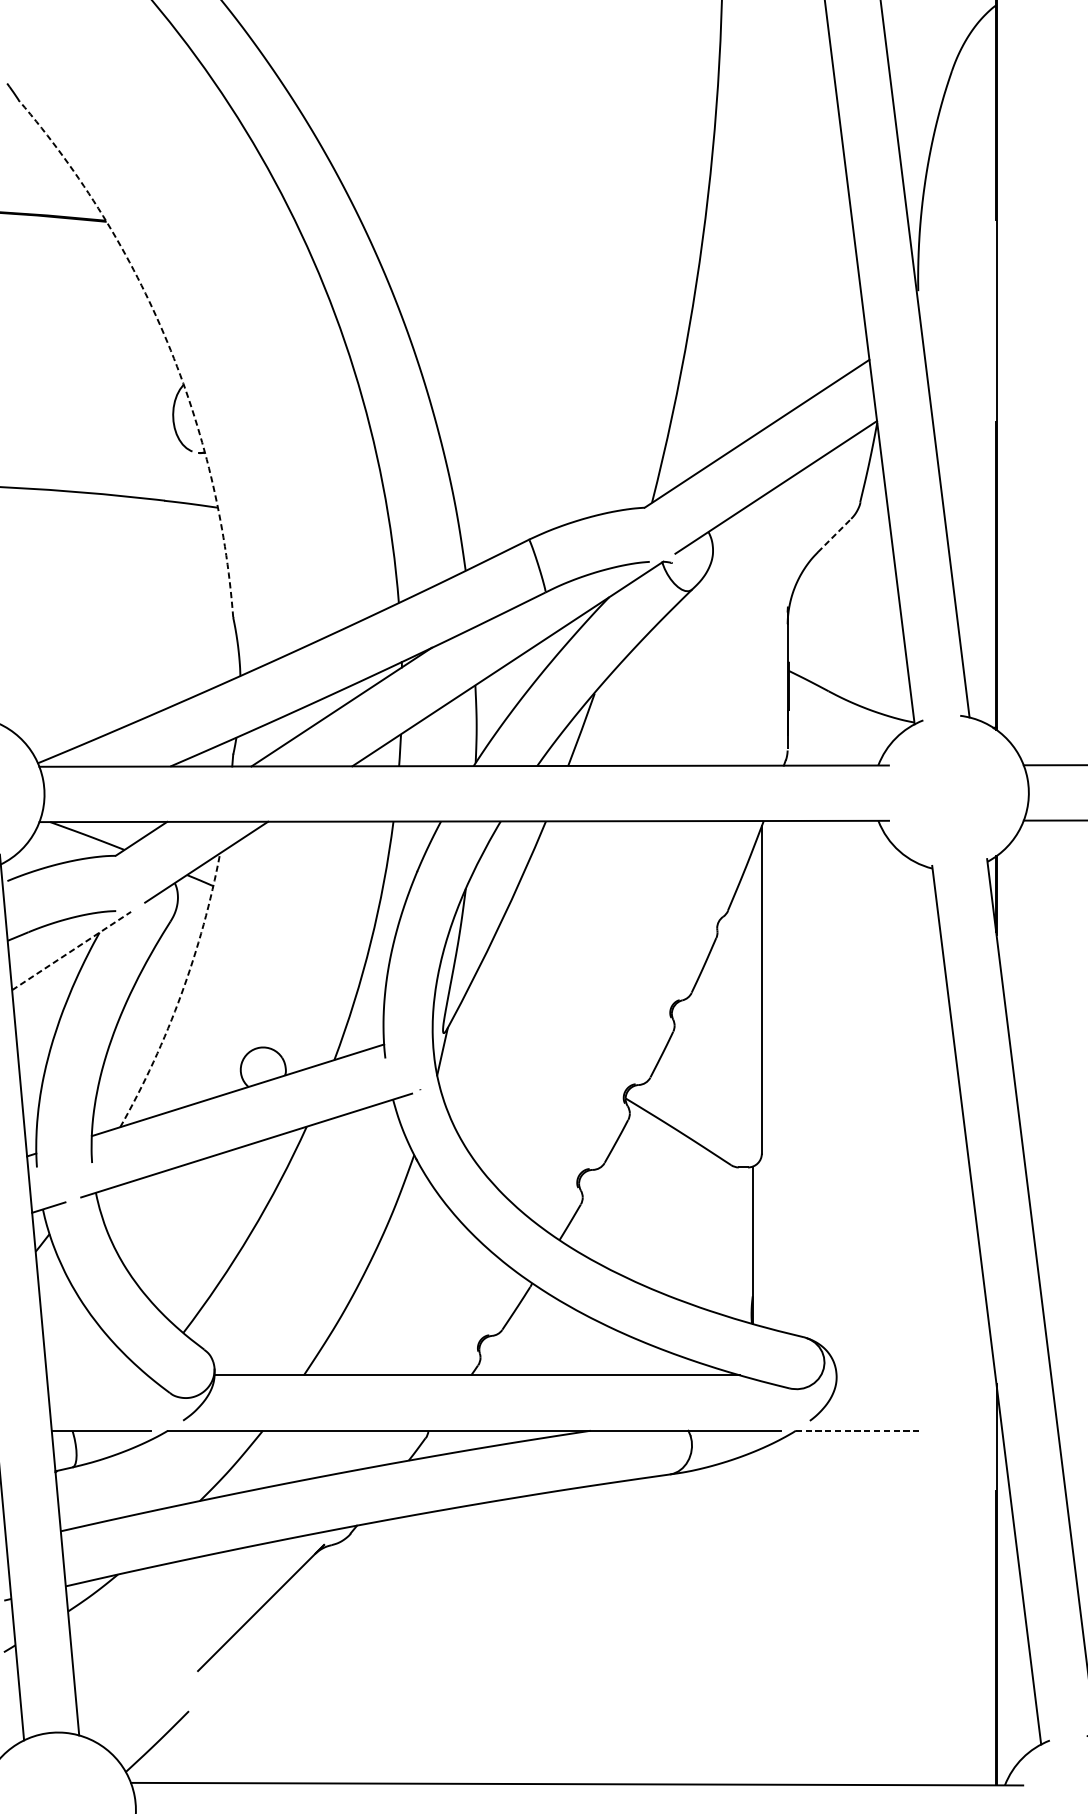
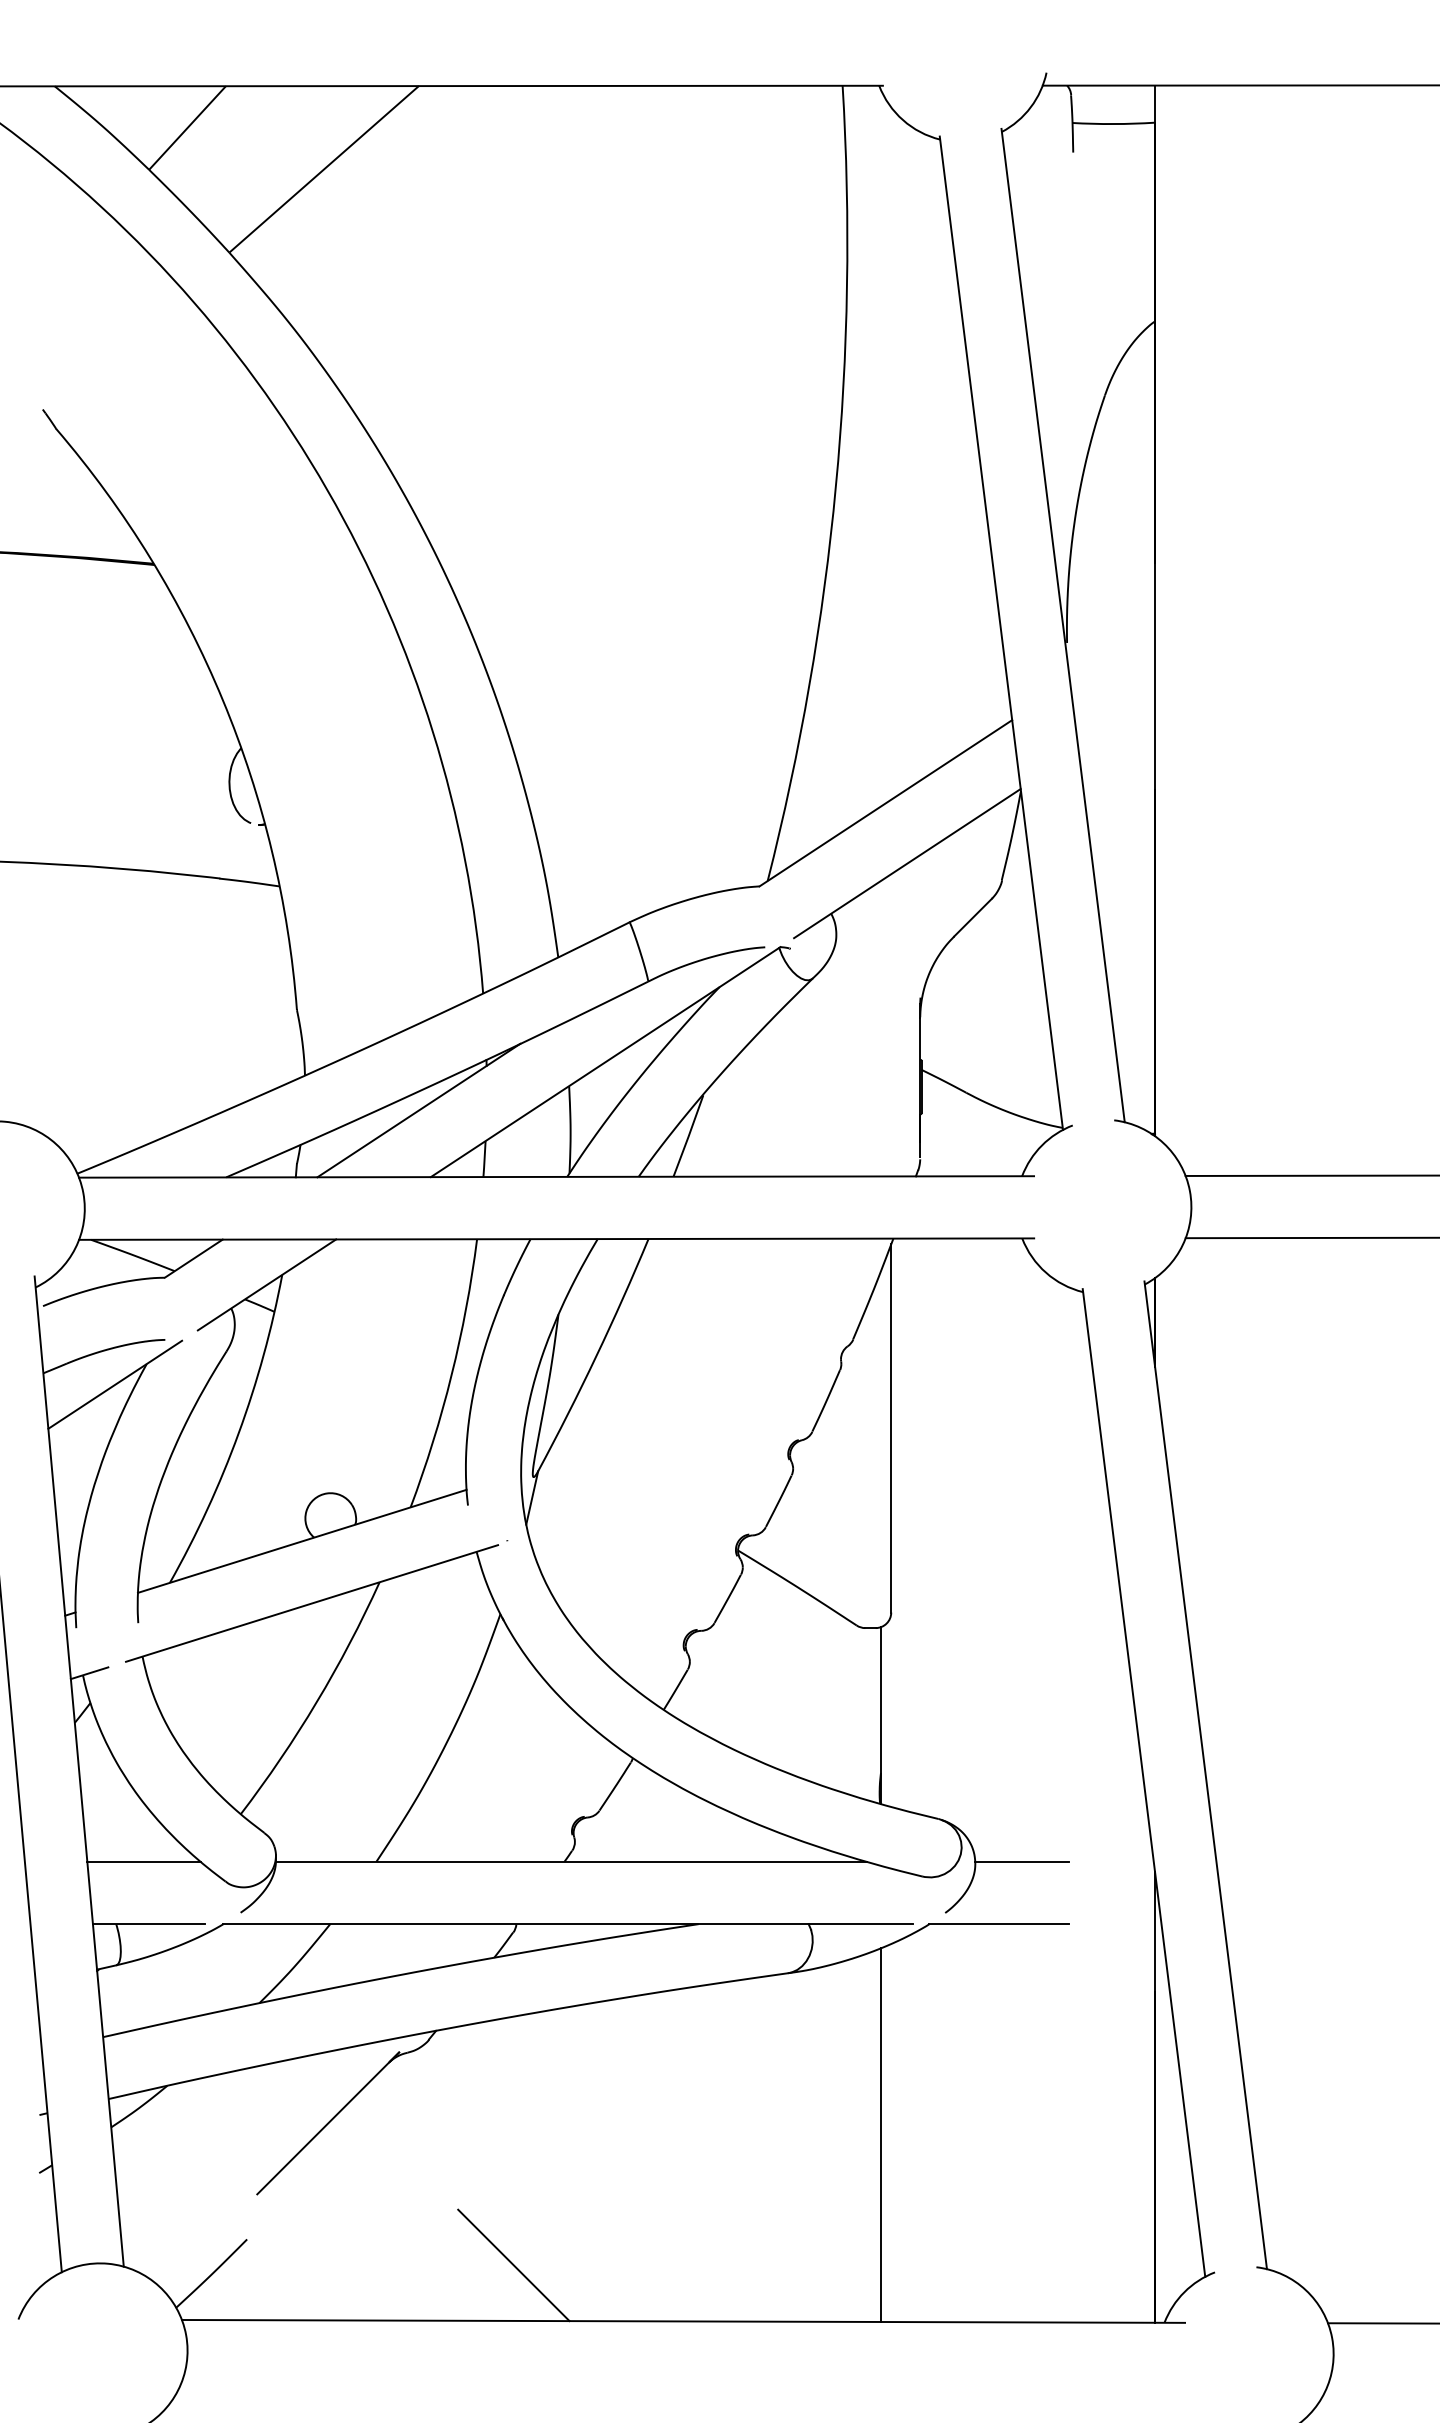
arc: (167, 342) -> (222, 700), dashed -> solid
line: (835, 535) -> (973, 917), dashed -> solid
line: (71, 950) -> (115, 1384), dashed -> solid
arc: (181, 994) -> (238, 1433), dashed -> solid
line: (96, 1375) -> (143, 1861), added
line: (877, 1375) -> (1021, 1861), added
line: (858, 1431) -> (999, 1924), dashed -> solid
line: (753, 1617) -> (881, 2134), added
line: (425, 1734) -> (513, 2265), added

